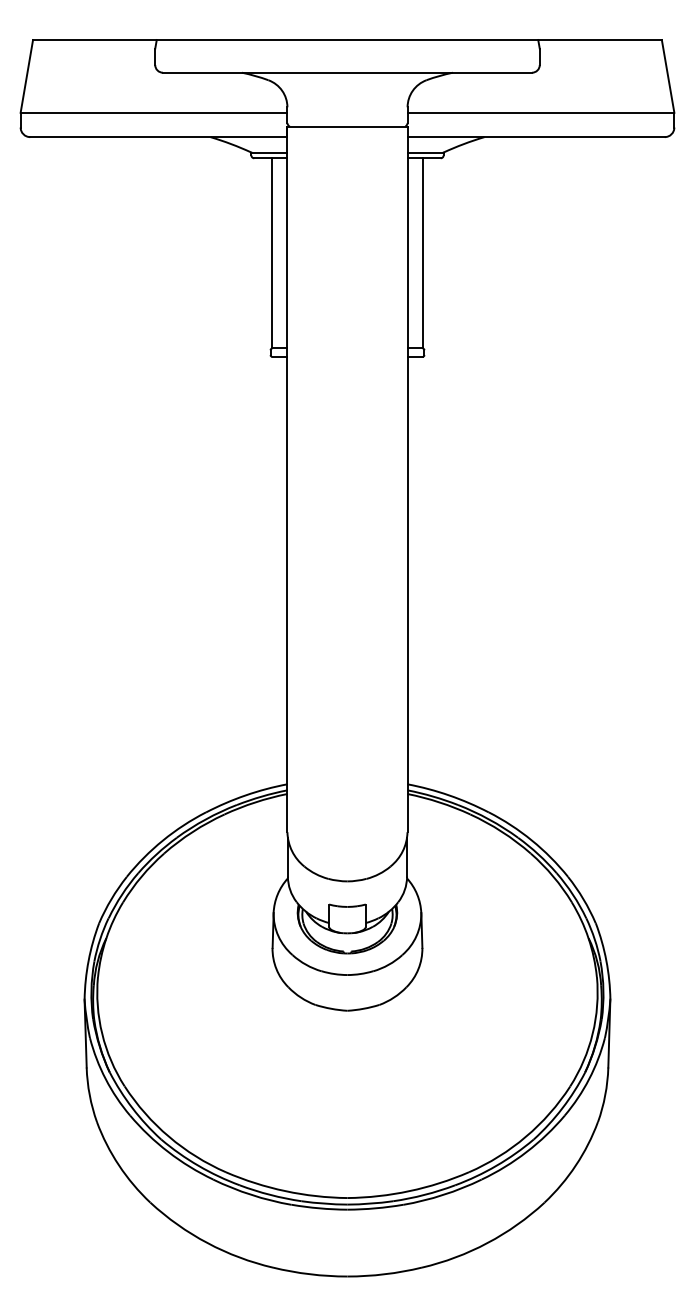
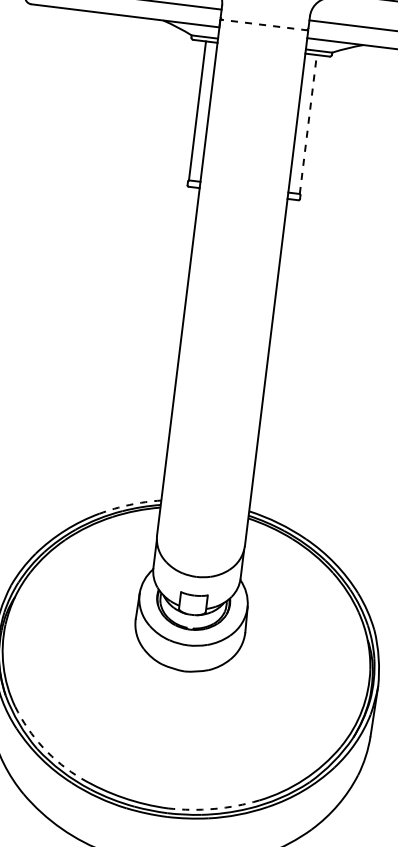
line: (347, 126) -> (264, 25), solid -> dashed
line: (423, 252) -> (308, 123), solid -> dashed
arc: (245, 795) -> (129, 504), solid -> dashed
arc: (169, 1136) -> (43, 747), solid -> dashed
arc: (409, 1191) -> (214, 809), solid -> dashed

